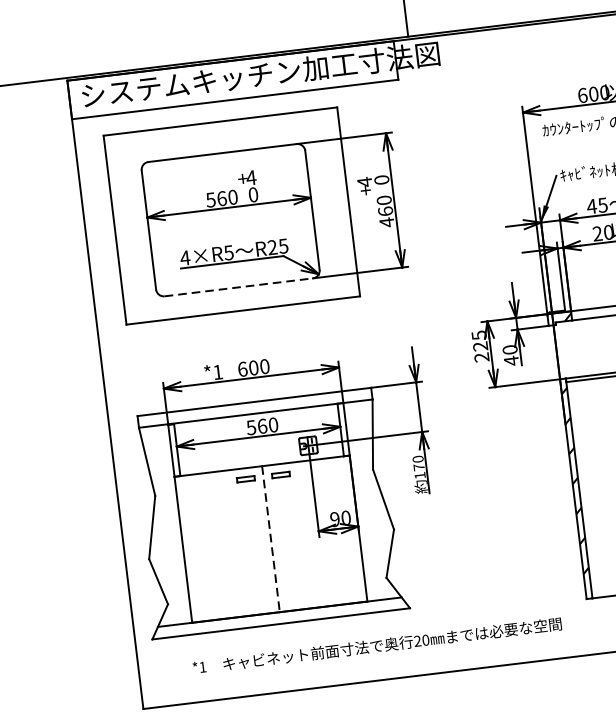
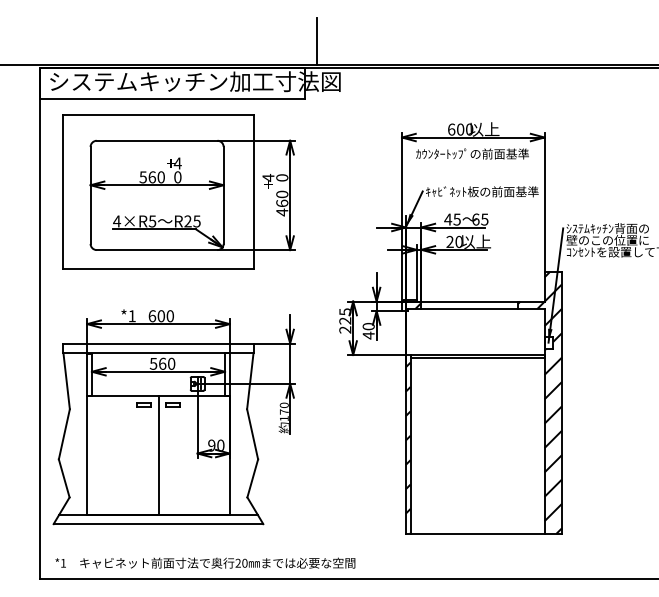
line: (239, 287) -> (157, 250), dashed -> solid
line: (271, 539) -> (158, 455), dashed -> solid
text: (377, 645) -> (205, 562), moved

